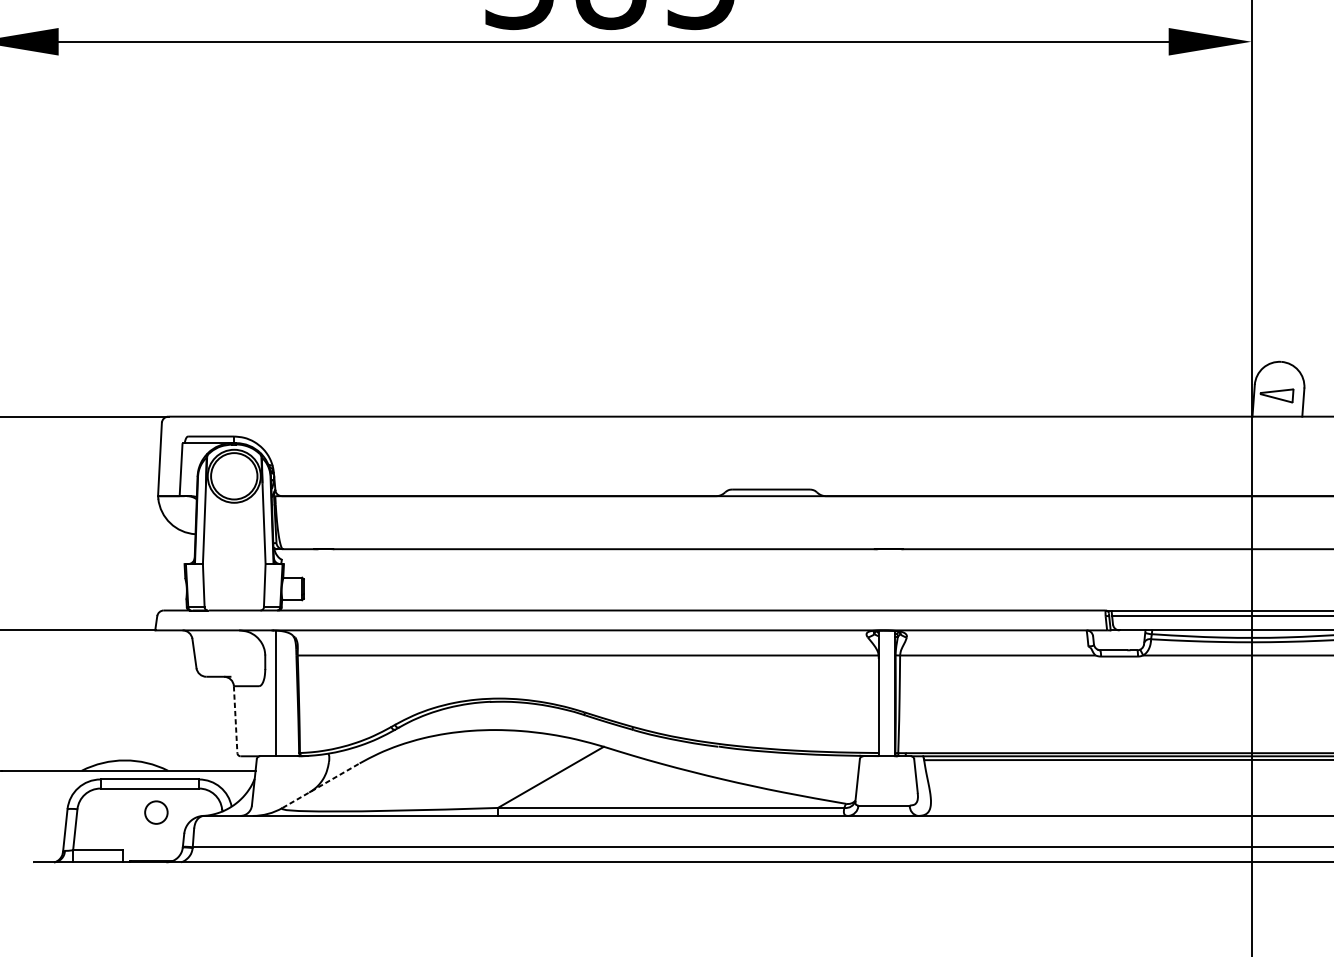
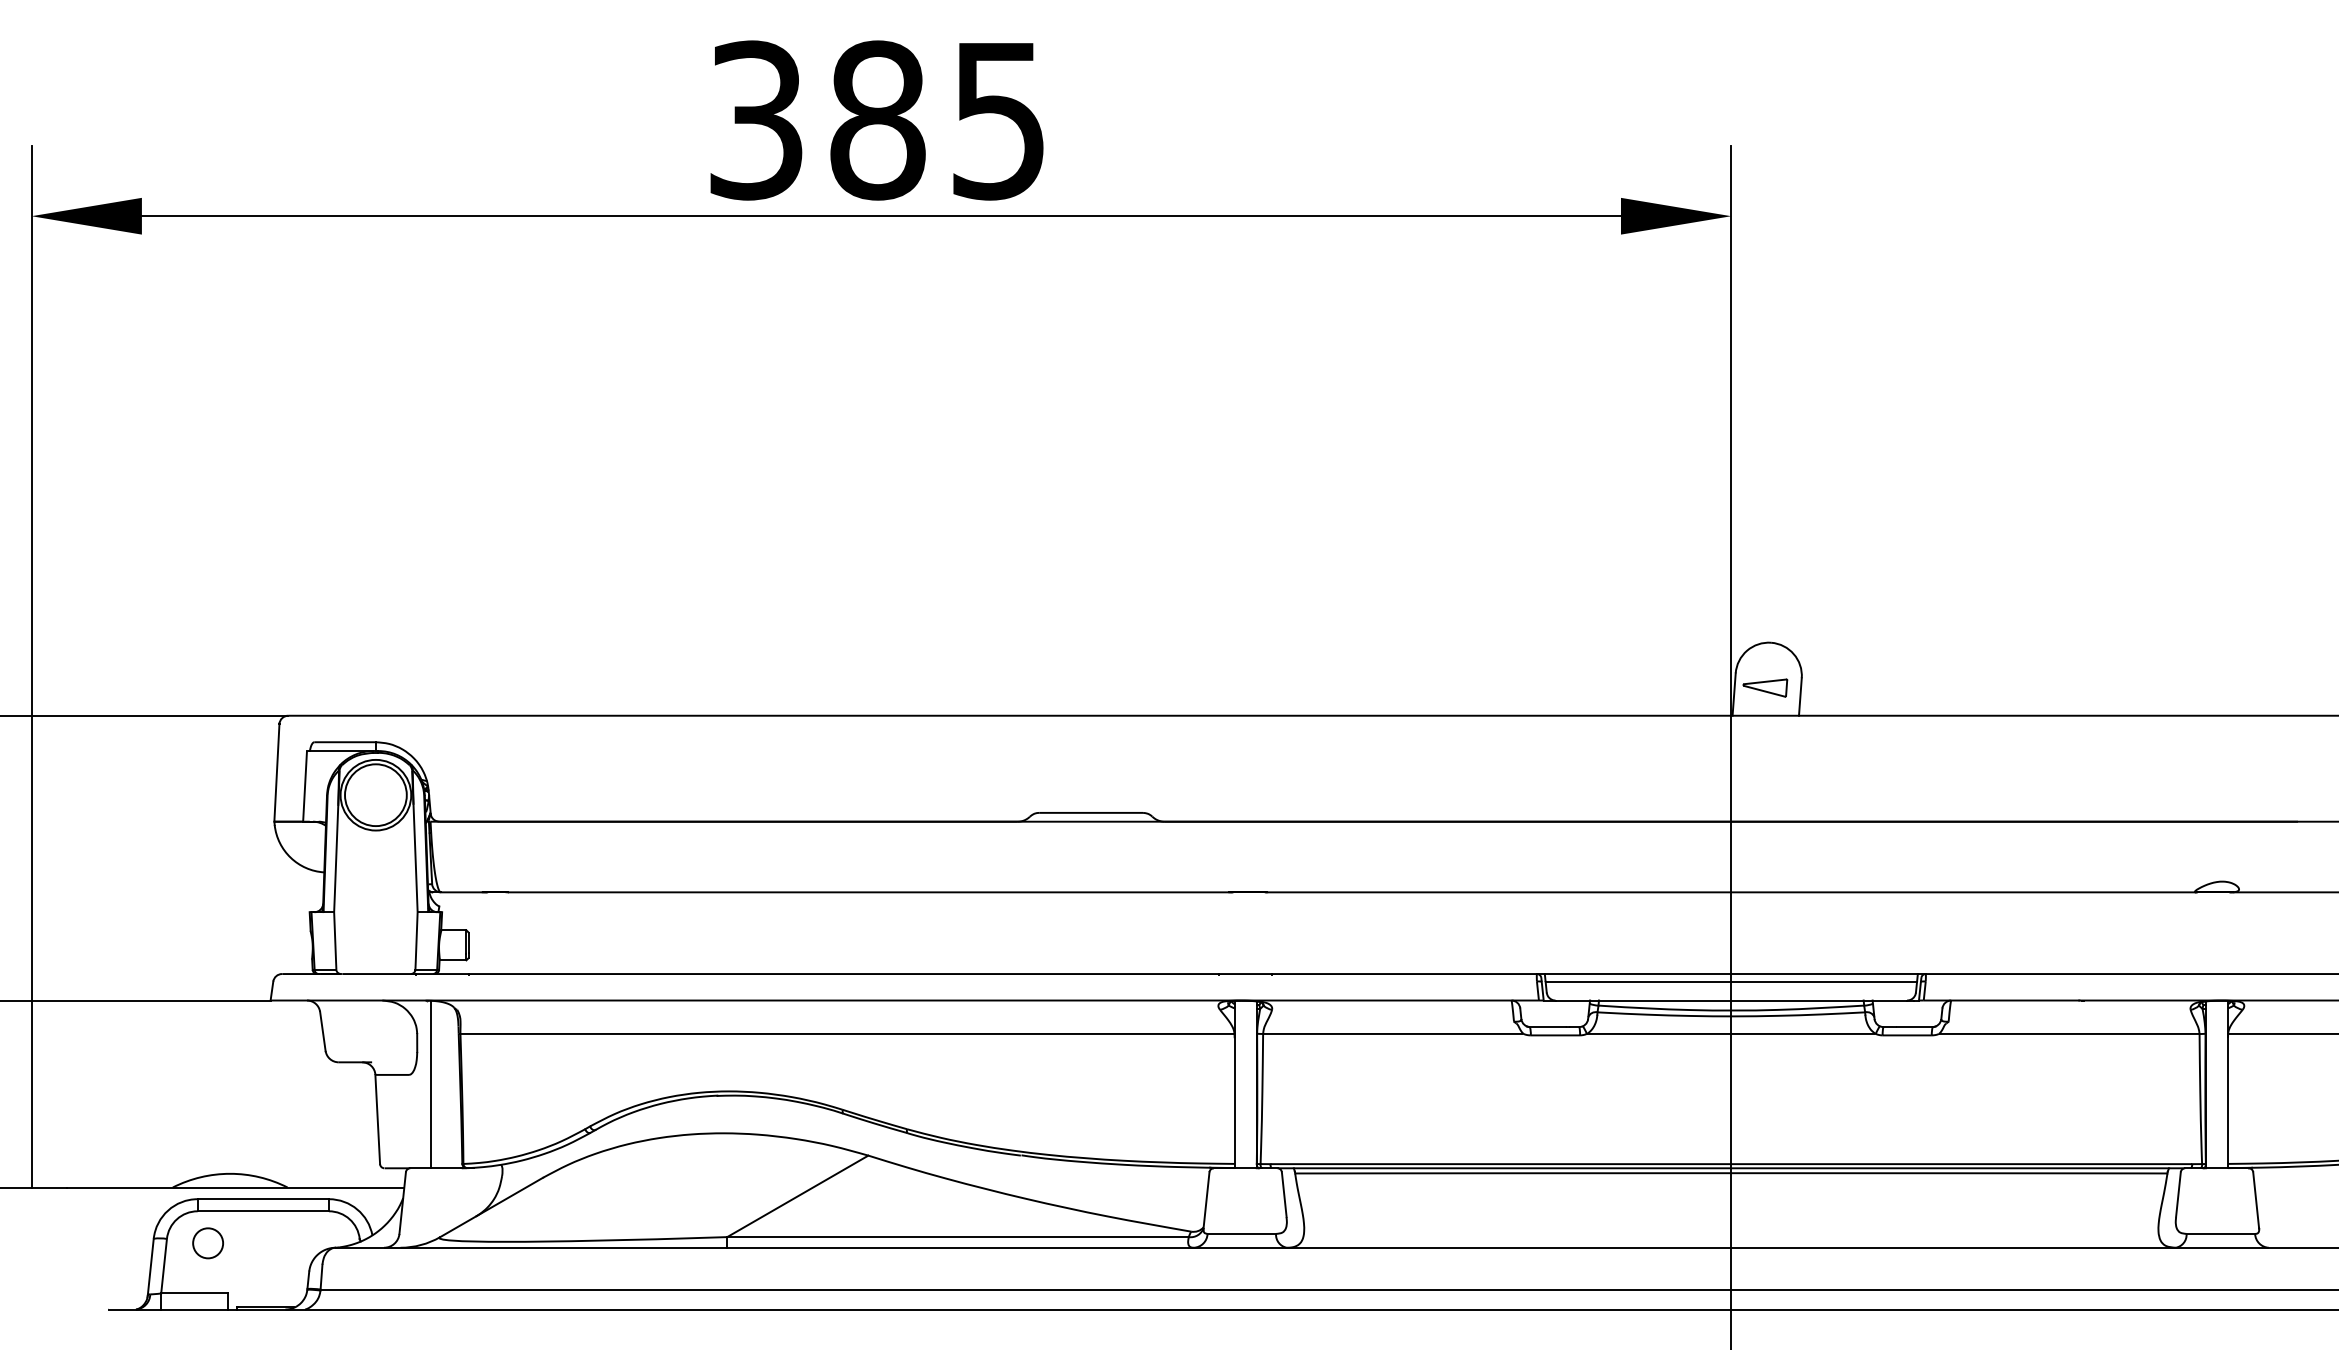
line: (235, 719) -> (377, 1119), dashed -> solid
line: (321, 785) -> (492, 1207), dashed -> solid
circle: (155, 812) -> (207, 1243), moved

